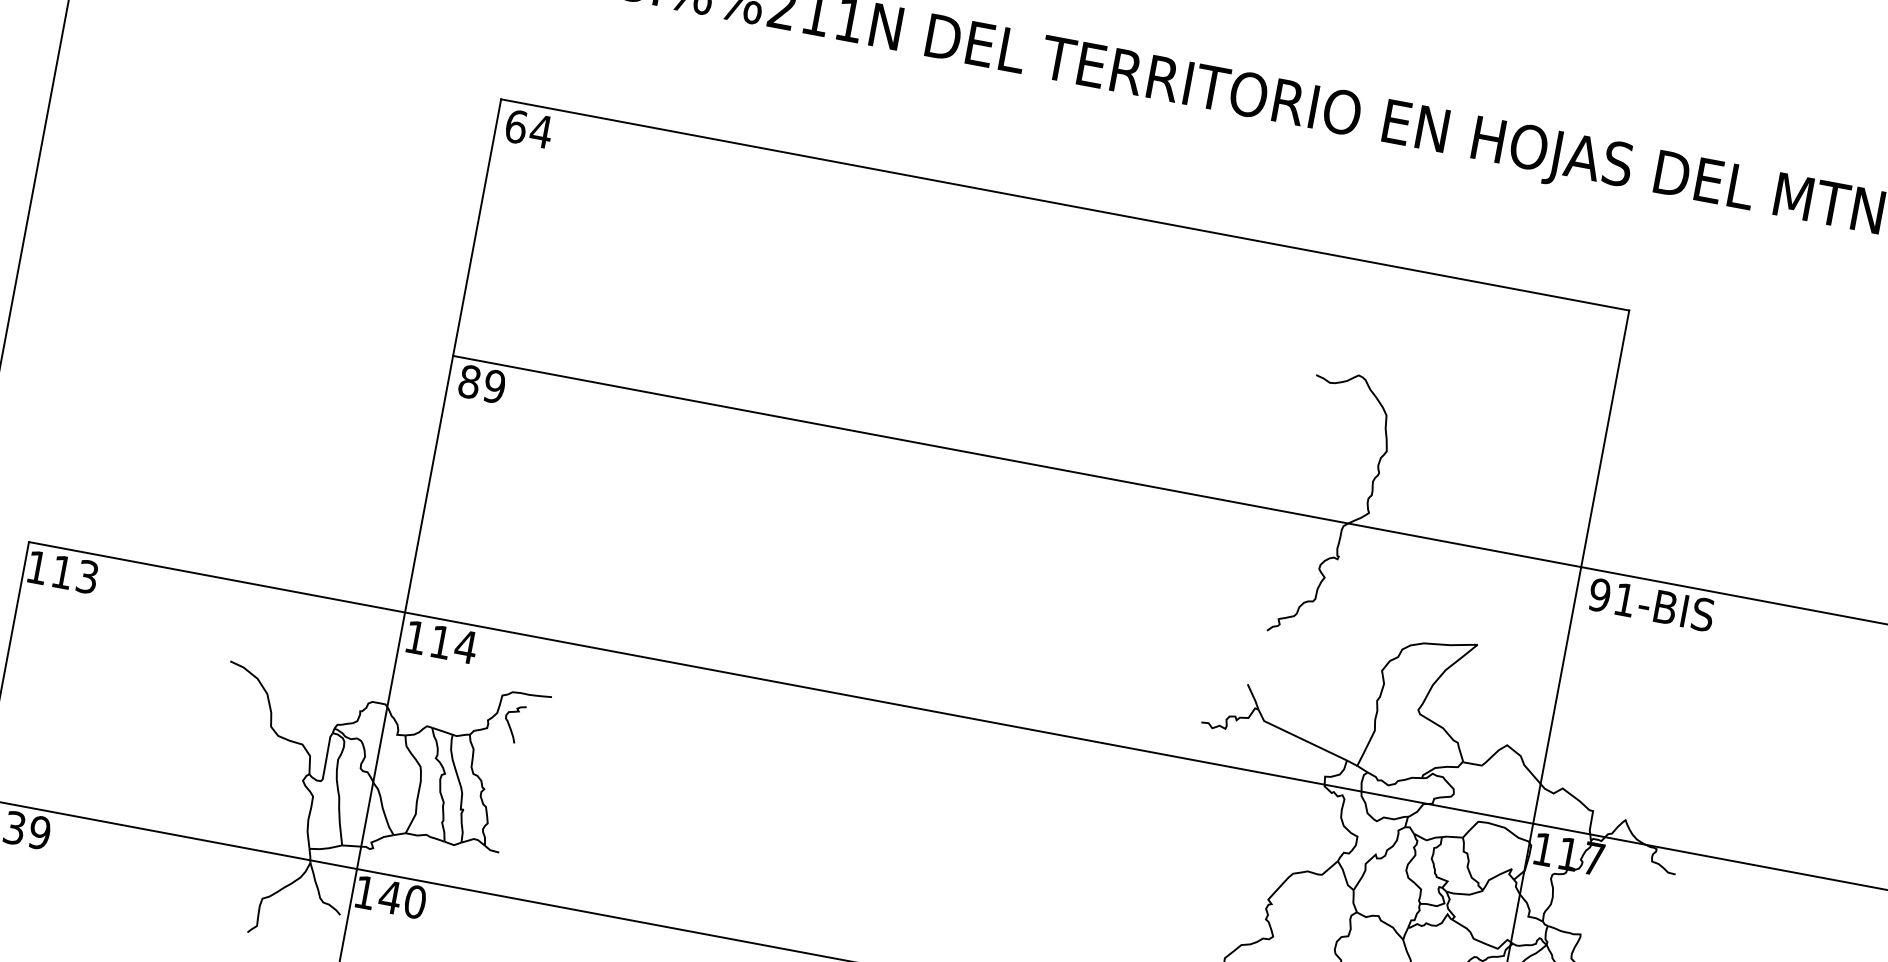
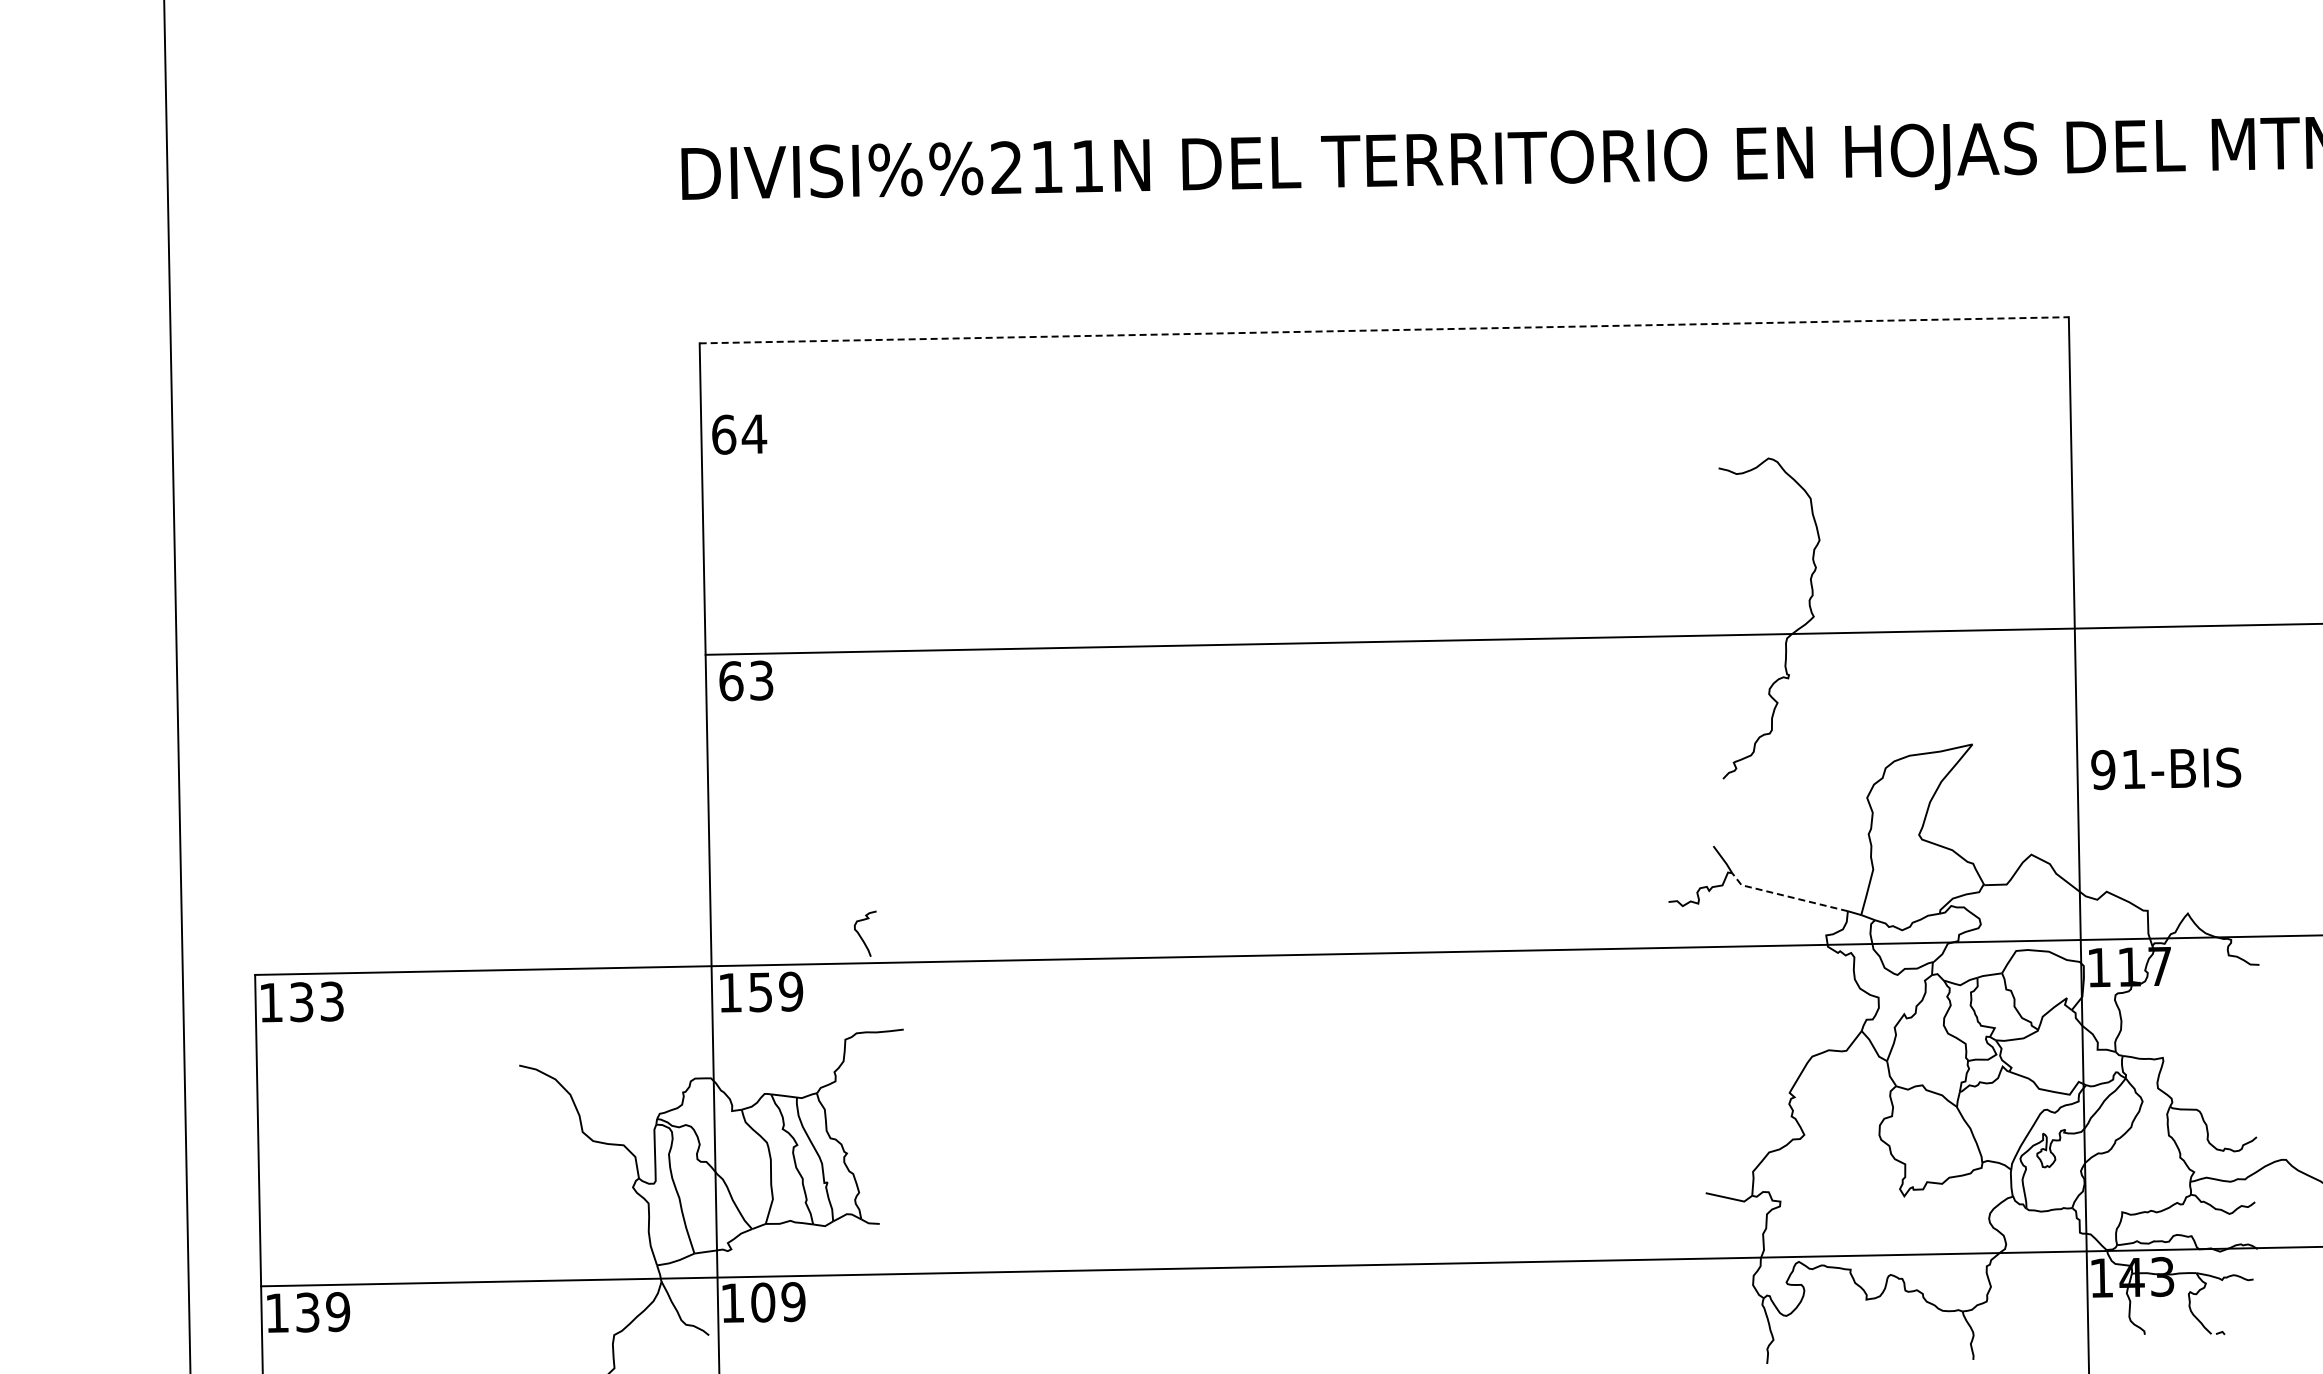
text: (529, 129) -> (739, 434), moved
line: (1065, 205) -> (1384, 330), solid -> dashed
text: (482, 383) -> (746, 680), 89 -> 63
text: (62, 572) -> (301, 1002), 113 -> 133
text: (1651, 604) -> (2166, 768), moved
text: (454, 644) -> (776, 991), 114 -> 159
curve: (509, 723) -> (860, 934), moved
line: (1299, 737) -> (1786, 896), solid -> dashed
text: (402, 899) -> (777, 1302), 140 -> 109

